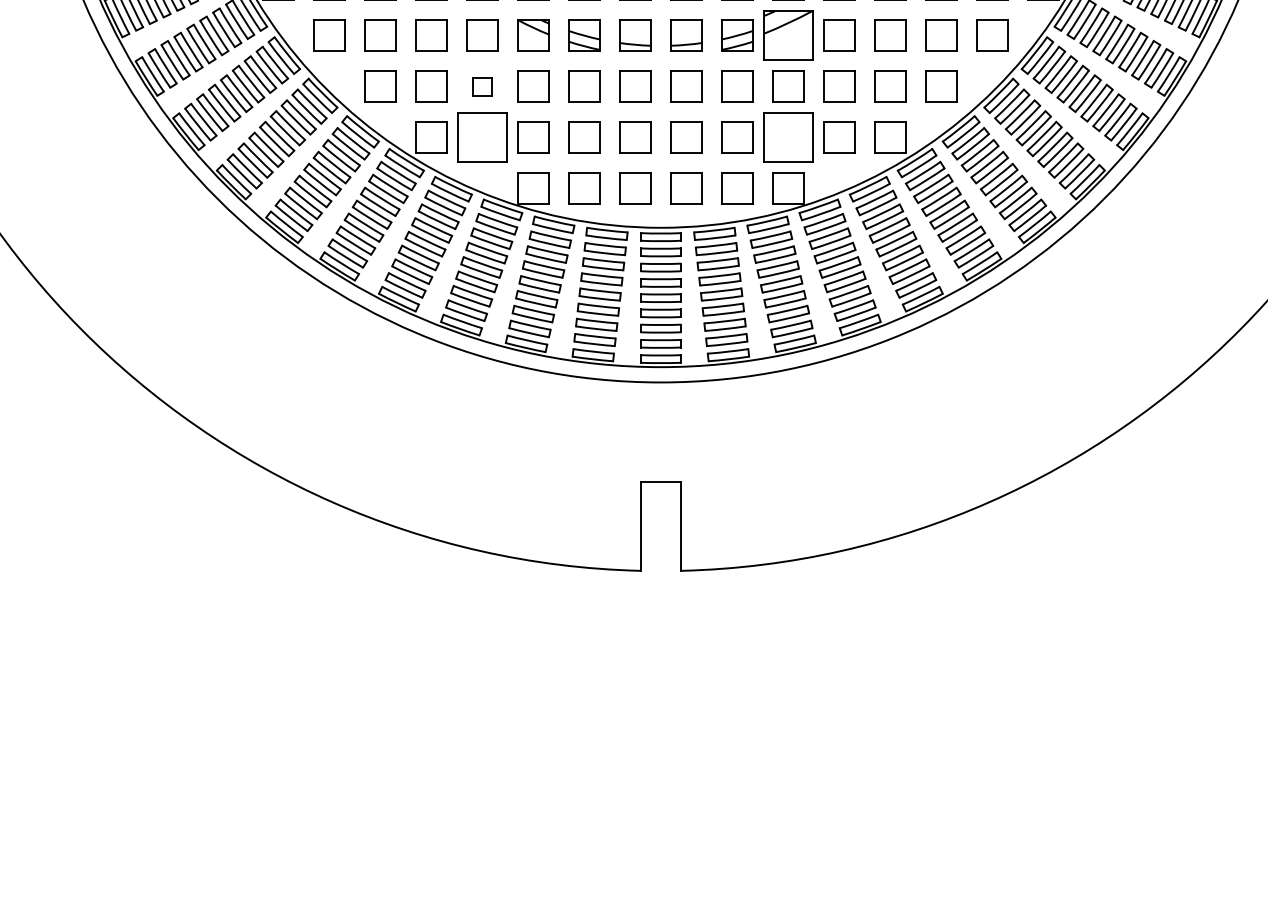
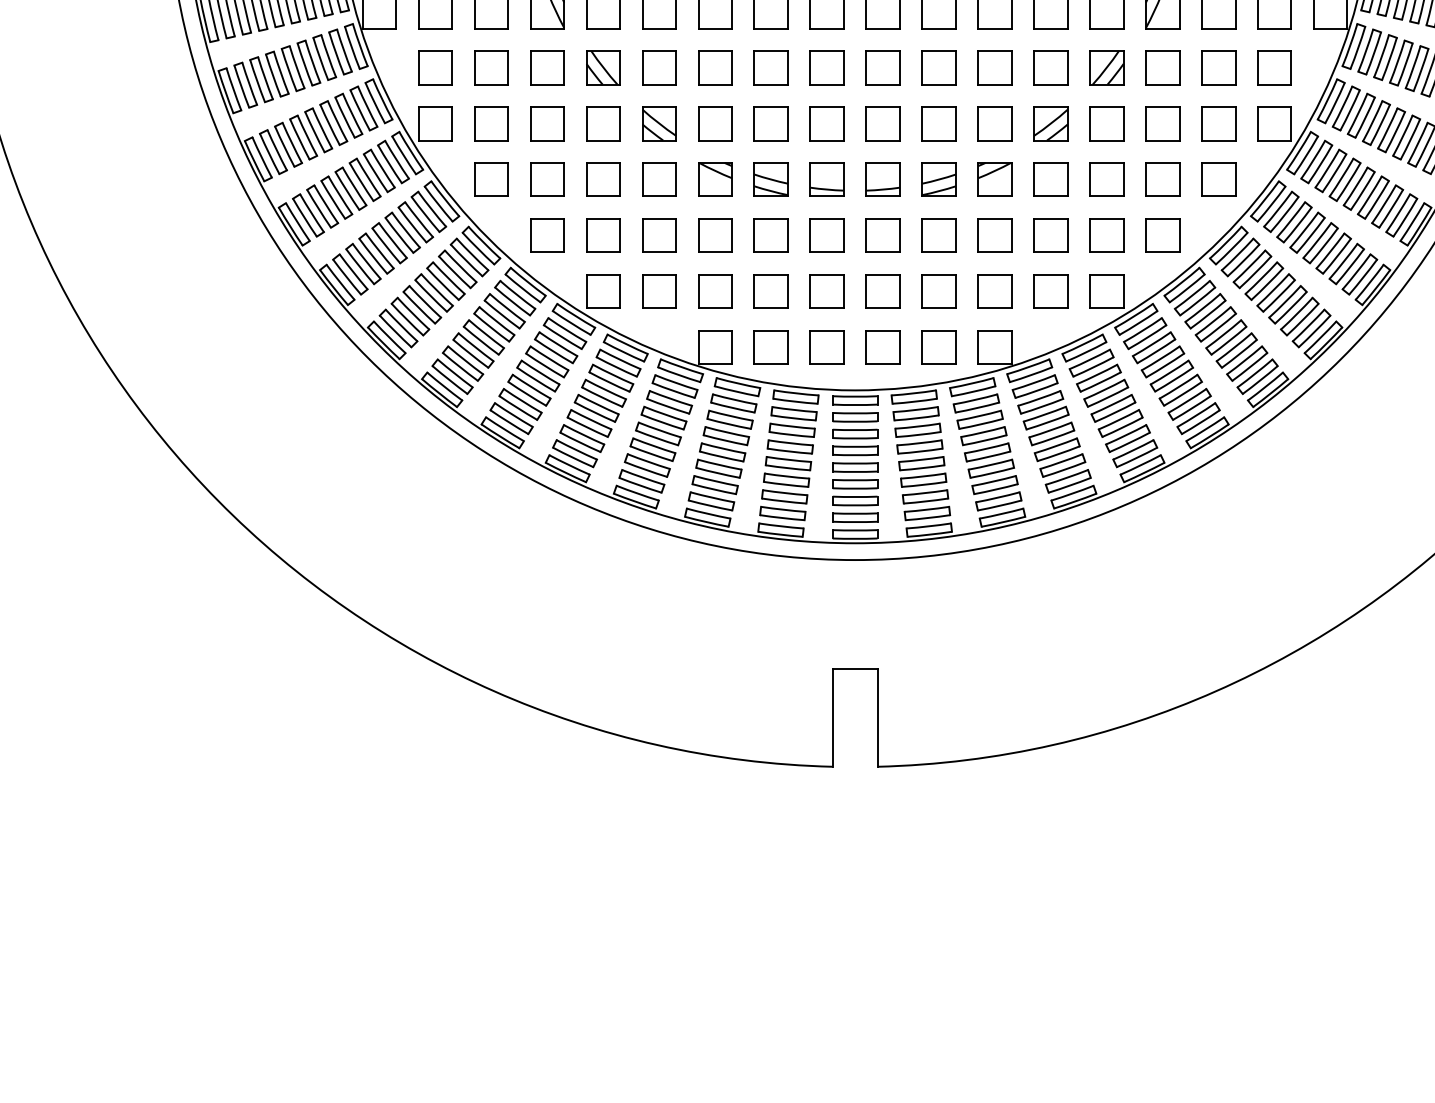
part: (787, 35) -> (994, 179), size x0.62
part: (482, 86) -> (659, 235), size x1.67
part: (482, 137) -> (659, 291), size x0.62
part: (787, 137) -> (994, 291), size x0.62

